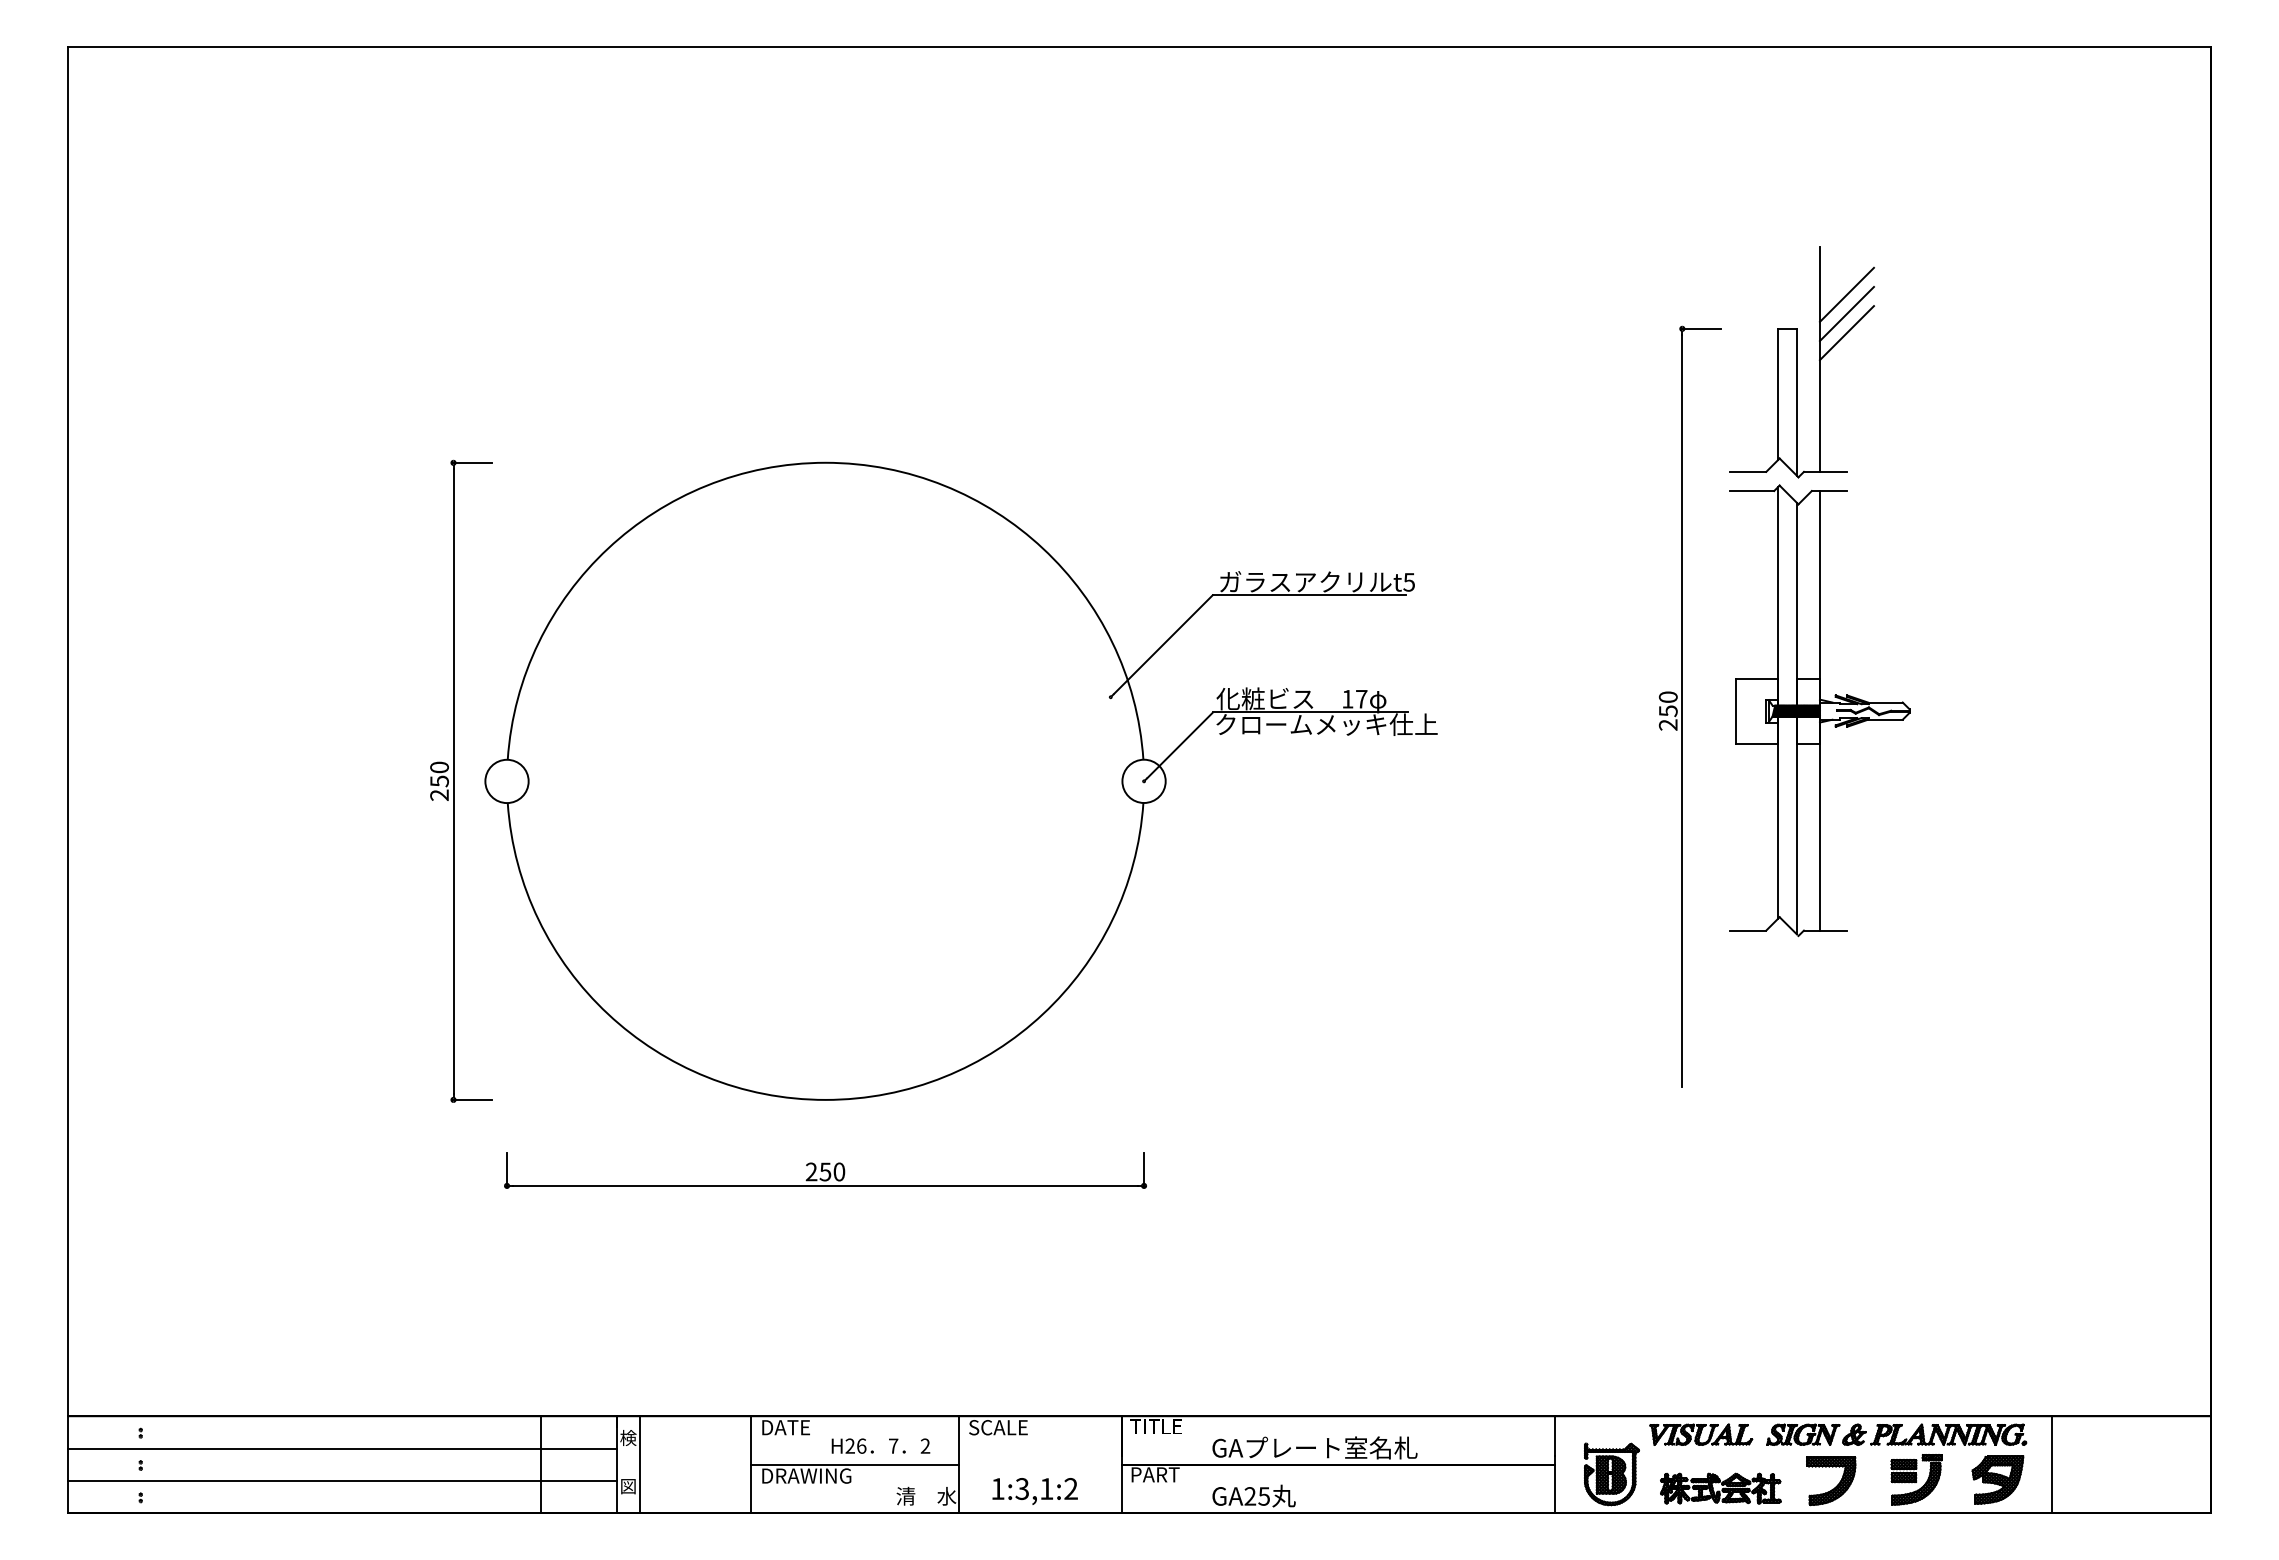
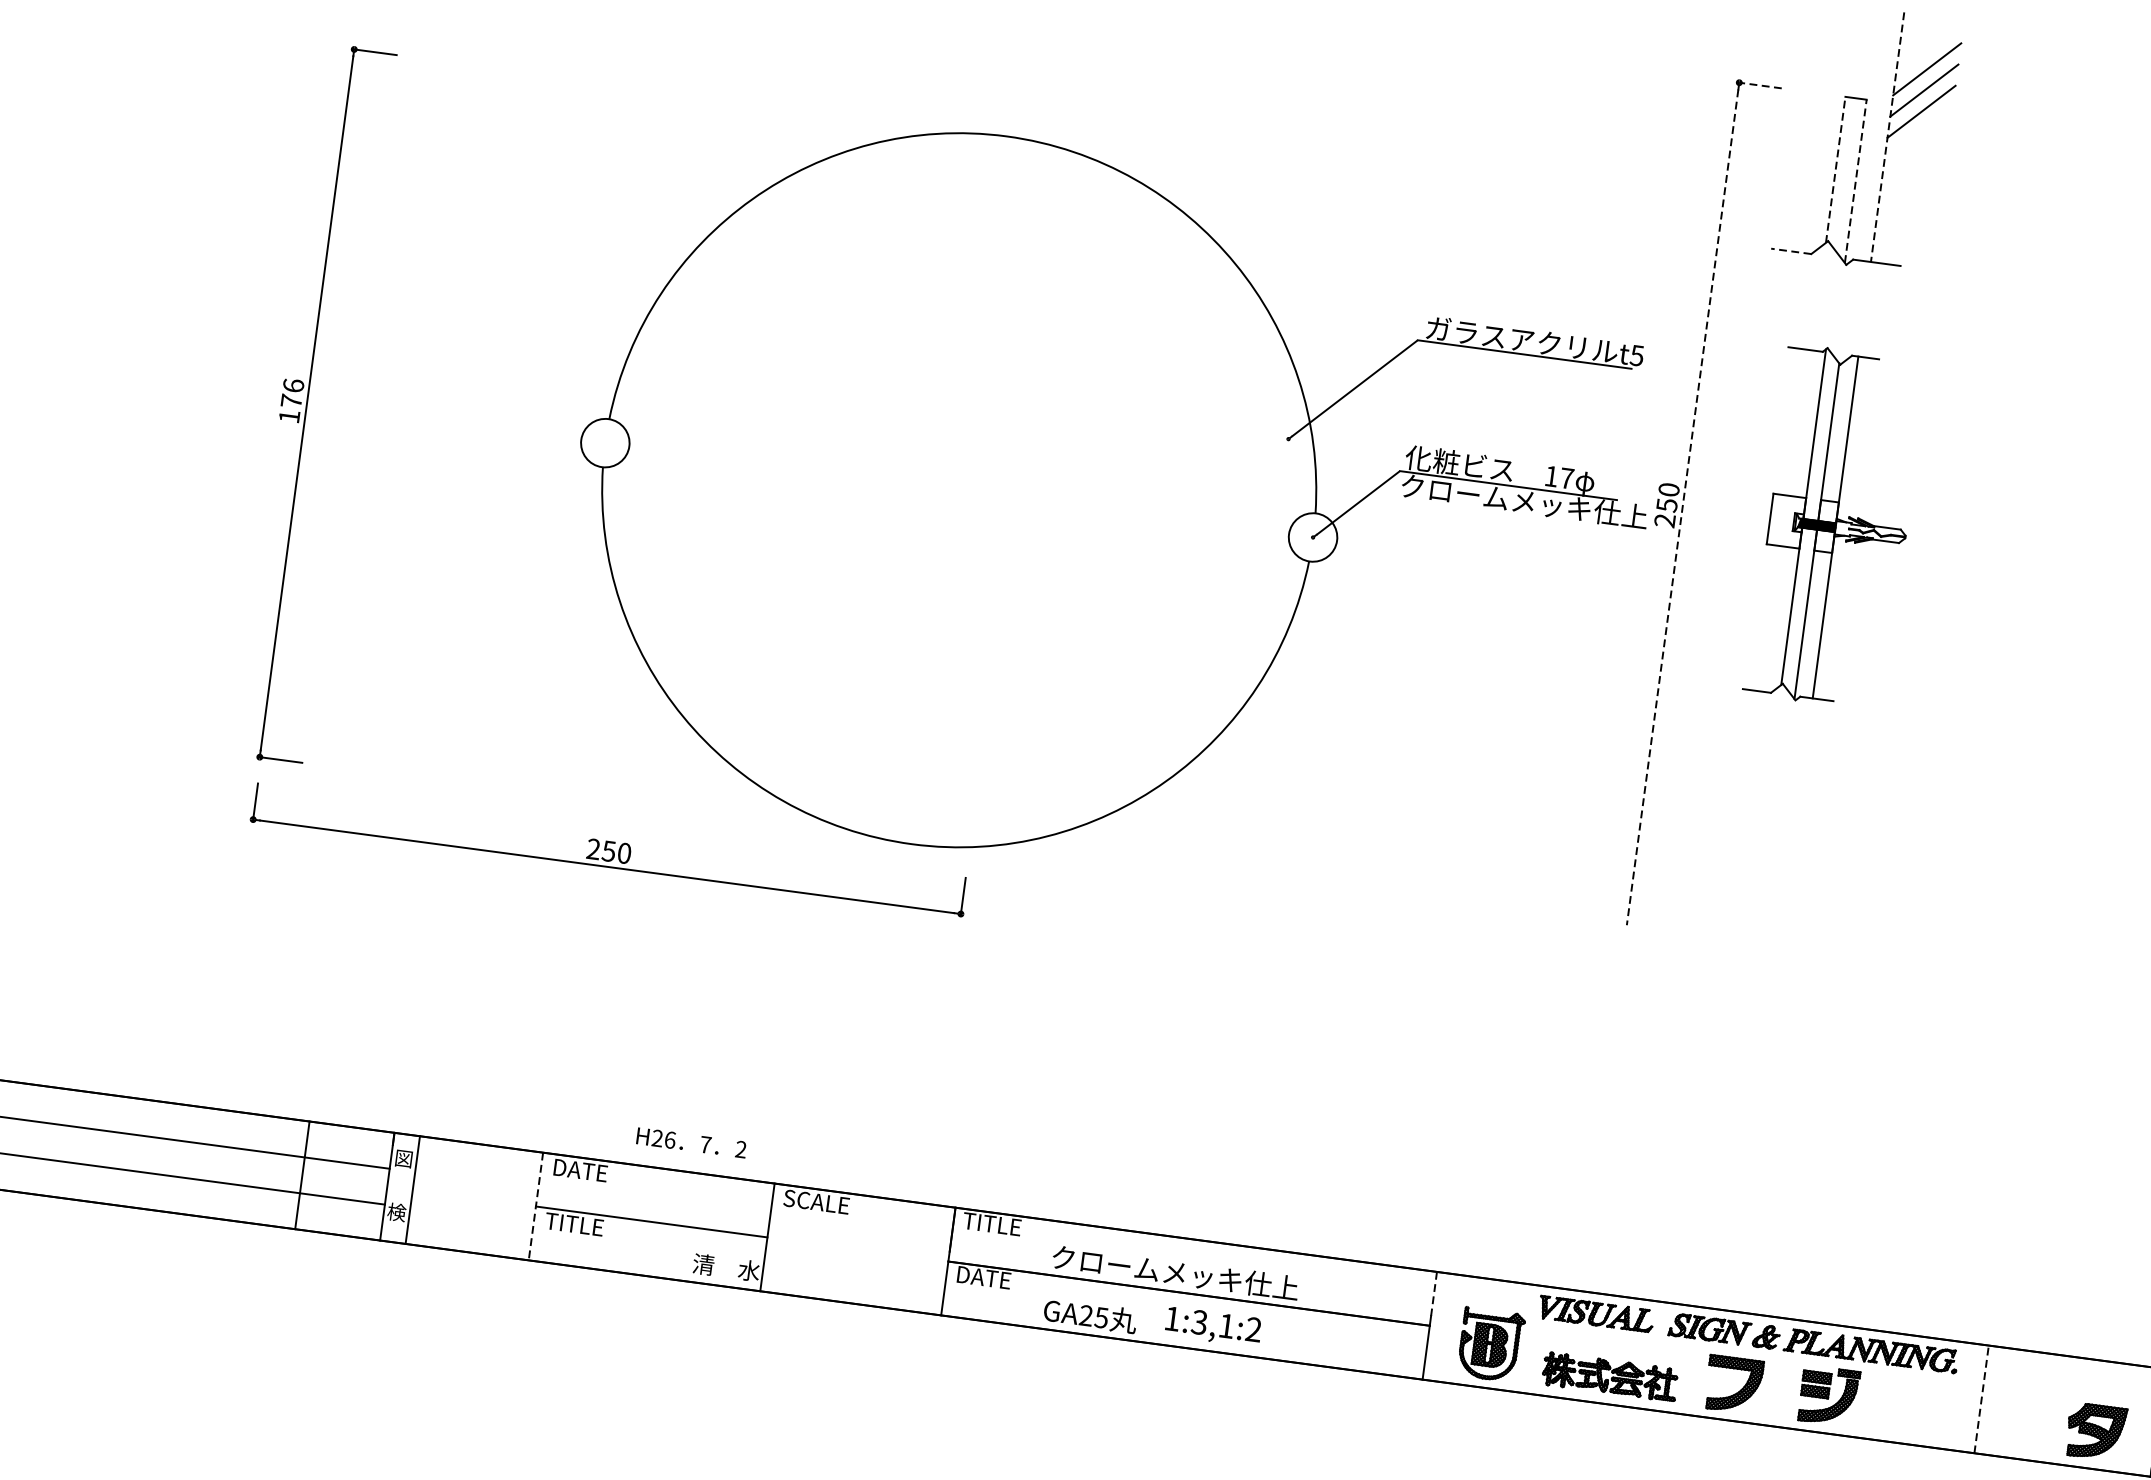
line: (1700, 328) -> (1759, 85), solid -> dashed
line: (1819, 360) -> (1886, 138), solid -> dashed
line: (1777, 394) -> (1835, 169), solid -> dashed
line: (1797, 401) -> (1856, 180), solid -> dashed
line: (1747, 471) -> (1790, 250), solid -> dashed
part: (1819, 710) -> (1835, 527), size x0.7
line: (1682, 711) -> (1682, 507), solid -> dashed
text: (439, 780) -> (291, 400), 250 -> 176
part: (960, 780) -> (1109, 509), moved
part: (825, 1170) -> (609, 849), moved
line: (1555, 1436) -> (1434, 1294), solid -> dashed
text: (628, 1437) -> (404, 1158), 検 -> 図
text: (880, 1445) -> (691, 1142), moved
text: (1323, 1447) -> (1174, 1272), GAプレート室名札 -> クロームメッキ仕上
line: (2052, 1464) -> (1982, 1399), solid -> dashed
line: (750, 1465) -> (535, 1207), solid -> dashed
text: (1156, 1474) -> (985, 1277), PART -> DATE
text: (806, 1475) -> (596, 1226), DRAWING -> TITLE
part: (1997, 1479) -> (2095, 1431), moved
text: (628, 1486) -> (396, 1212), 図 -> 検
text: (1034, 1491) -> (1212, 1327), moved

